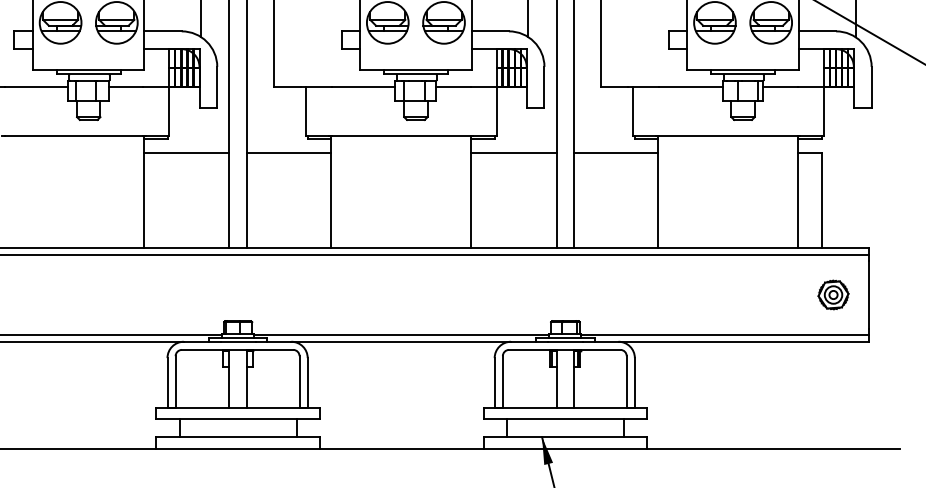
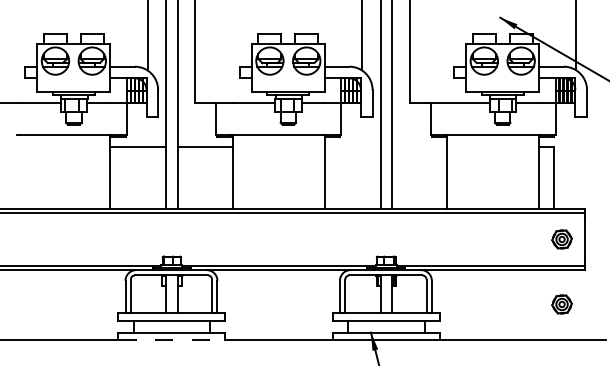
line: (513, 153) -> (352, 146), removed
line: (616, 153) -> (419, 146), removed
part: (832, 394) -> (561, 304), added
line: (237, 449) -> (171, 340), solid -> dashed

